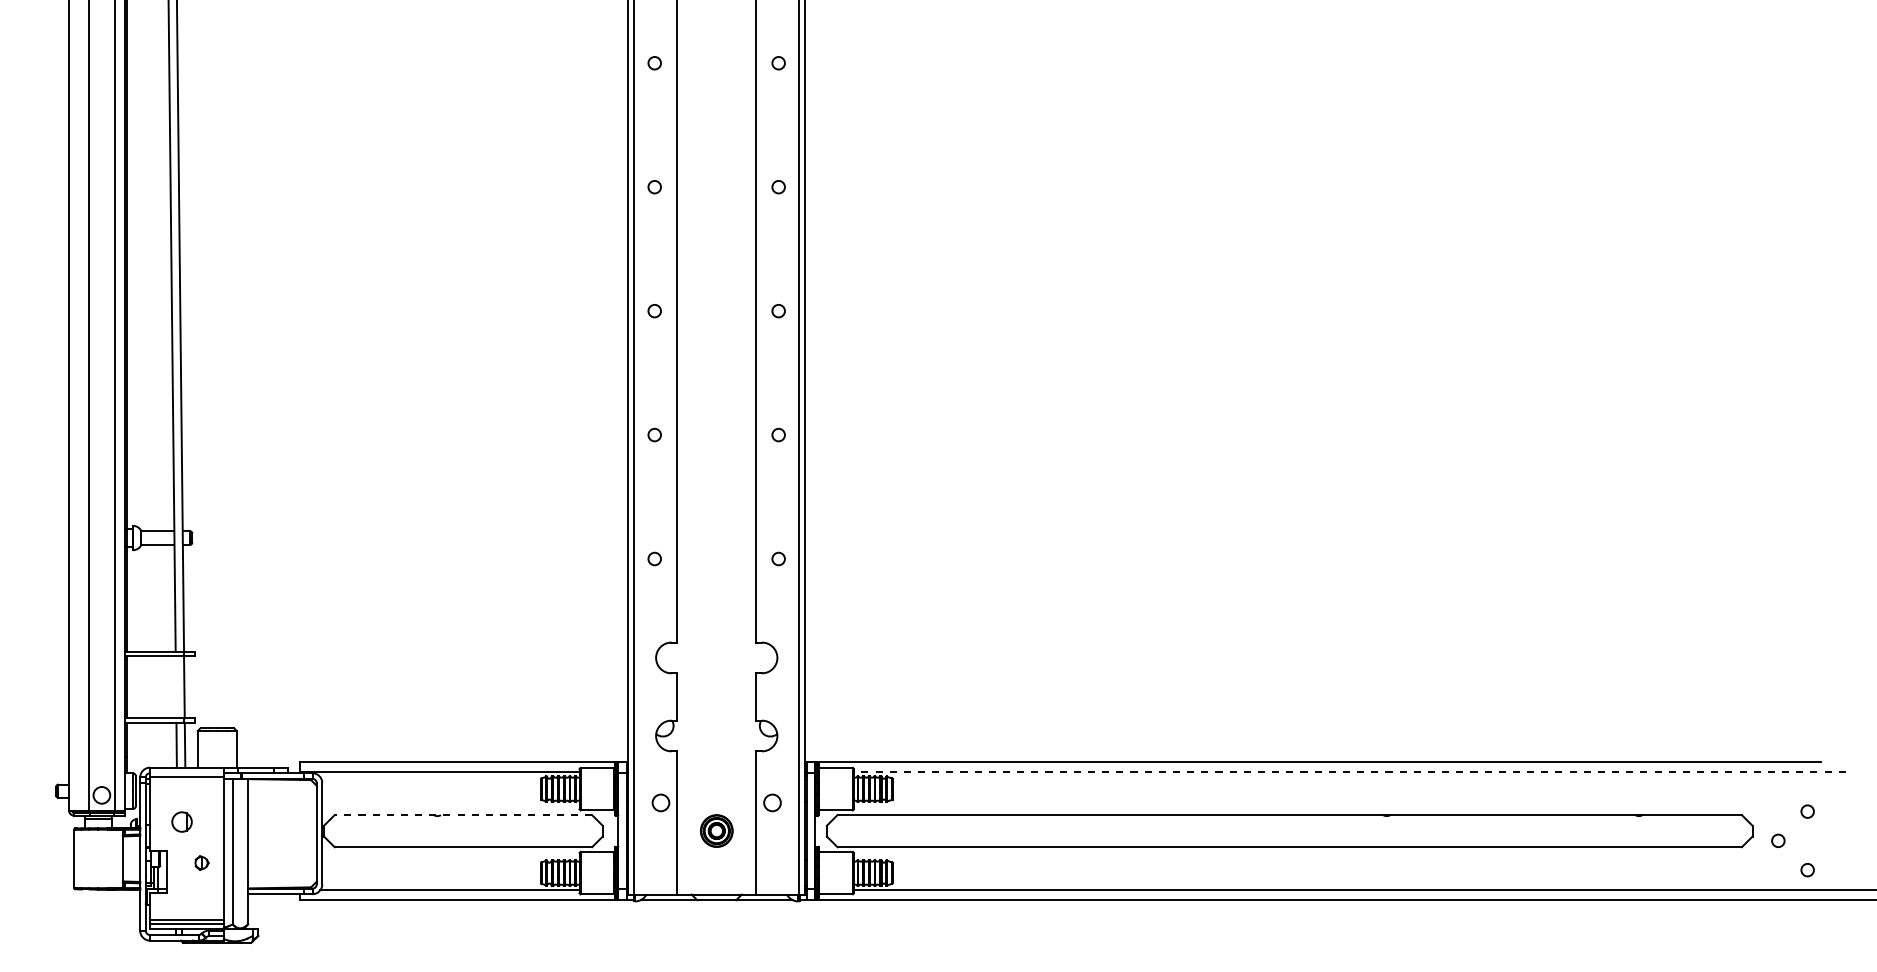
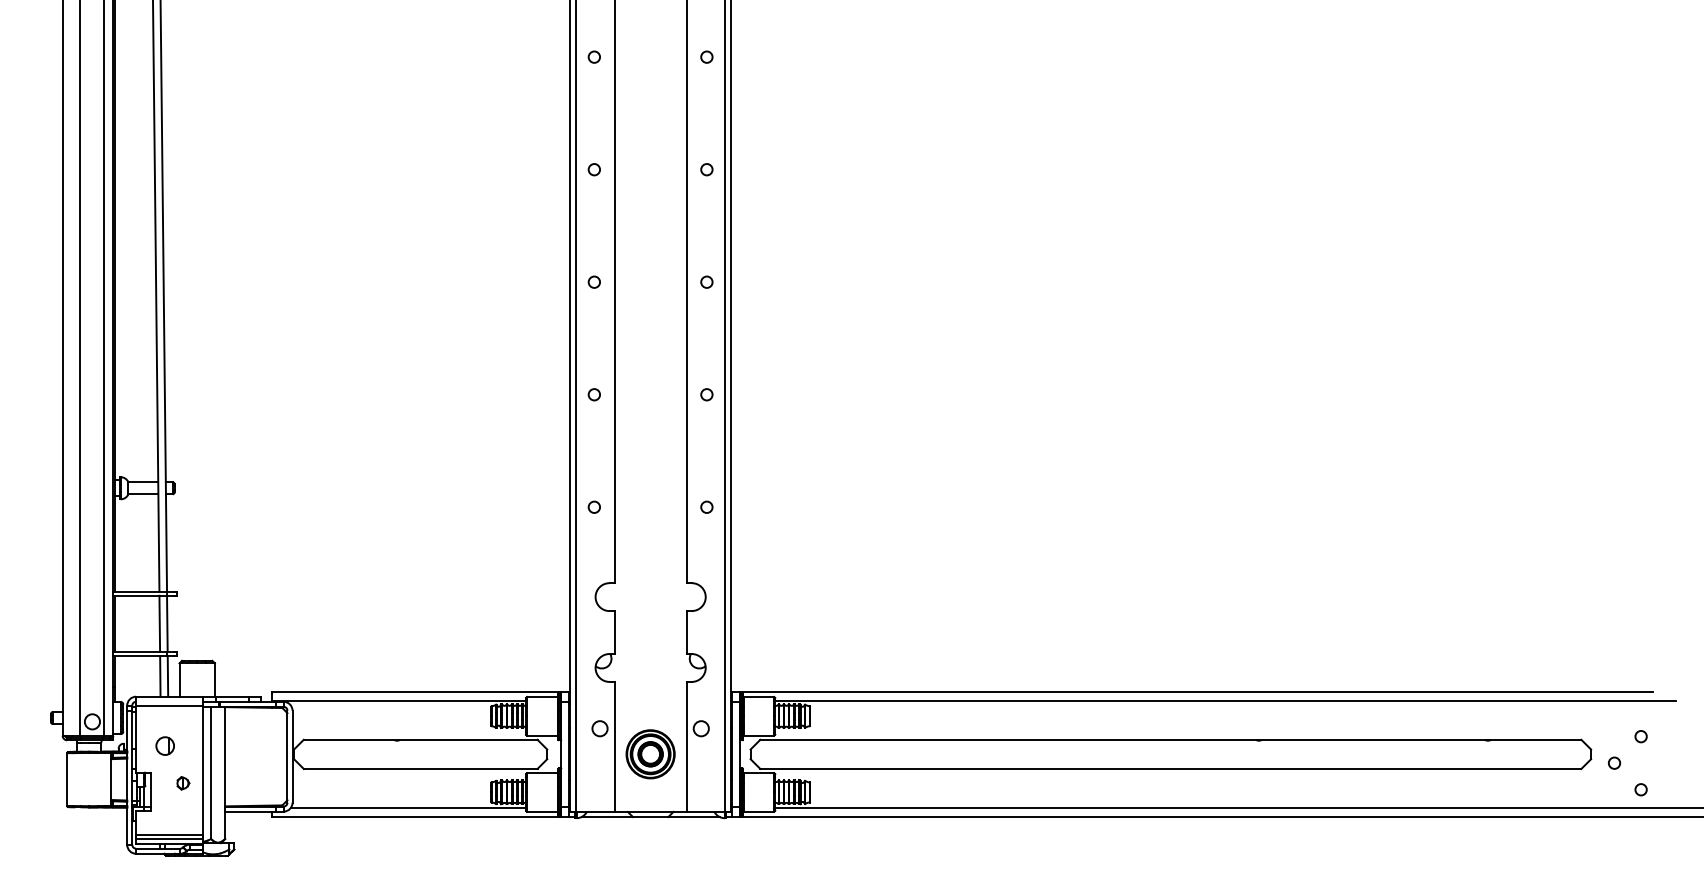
line: (175, 687) -> (159, 623), added
line: (1349, 771) -> (1225, 700), dashed -> solid
line: (463, 815) -> (420, 740), dashed -> solid
part: (716, 830) -> (650, 753), size x1.67

